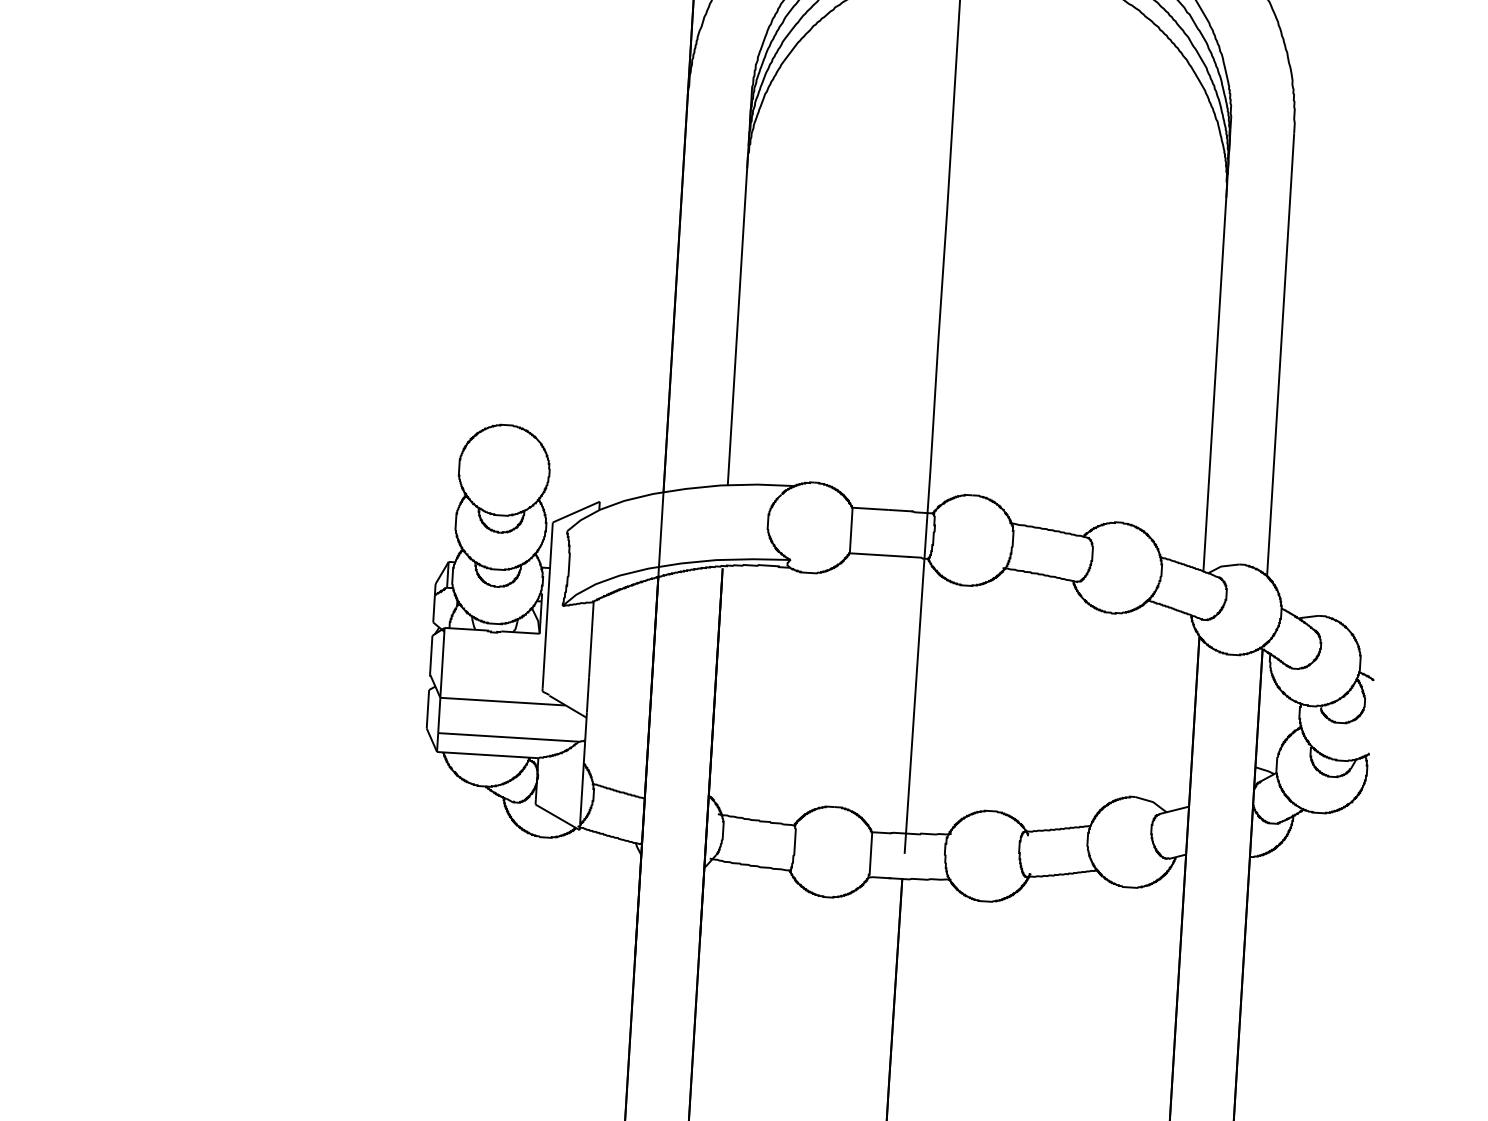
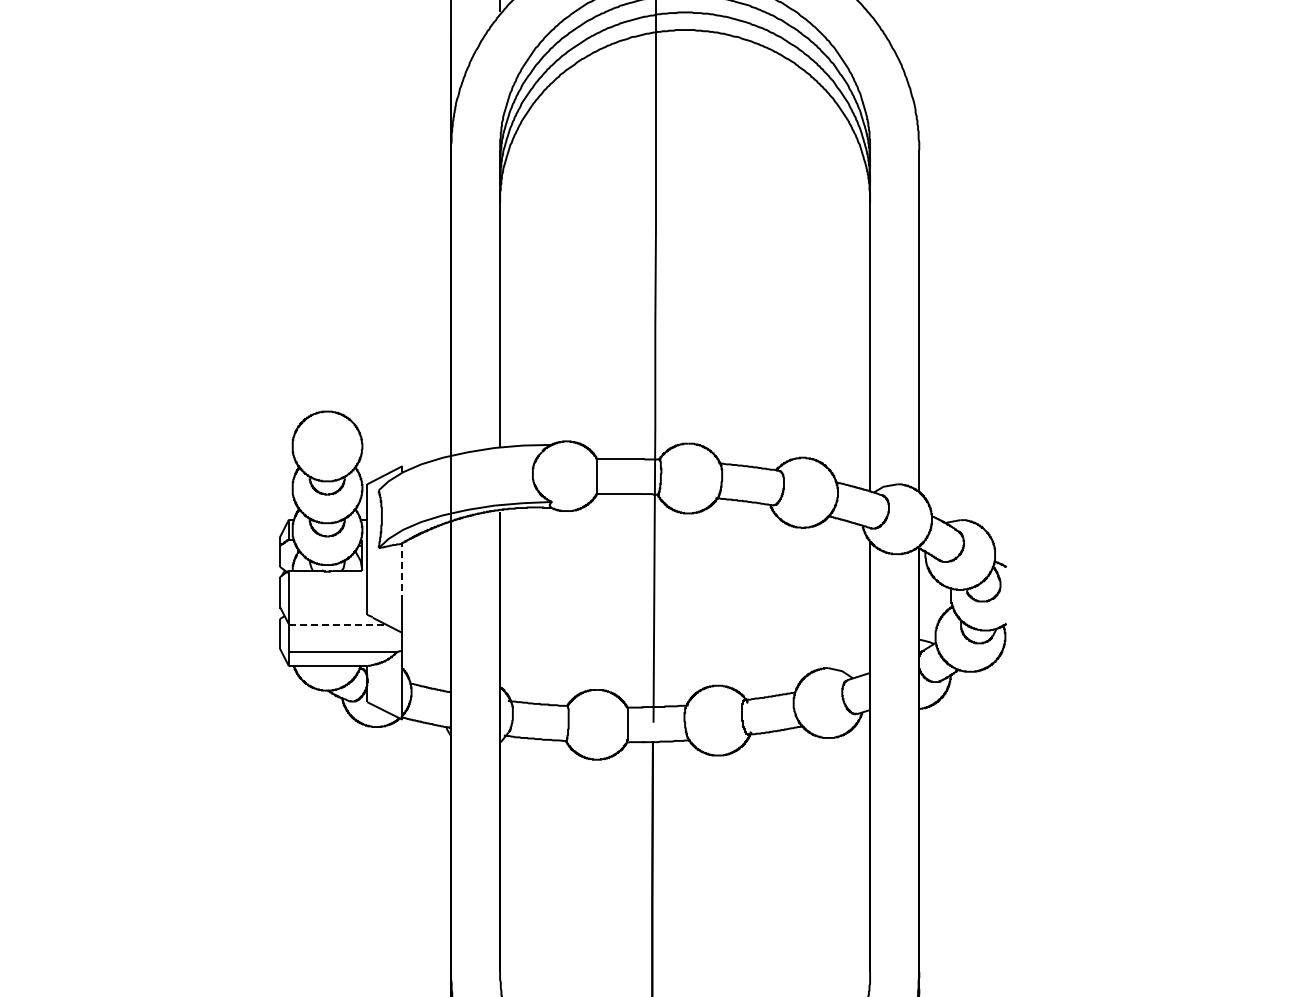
line: (591, 639) -> (402, 572), solid -> dashed
line: (503, 701) -> (337, 624), solid -> dashed

